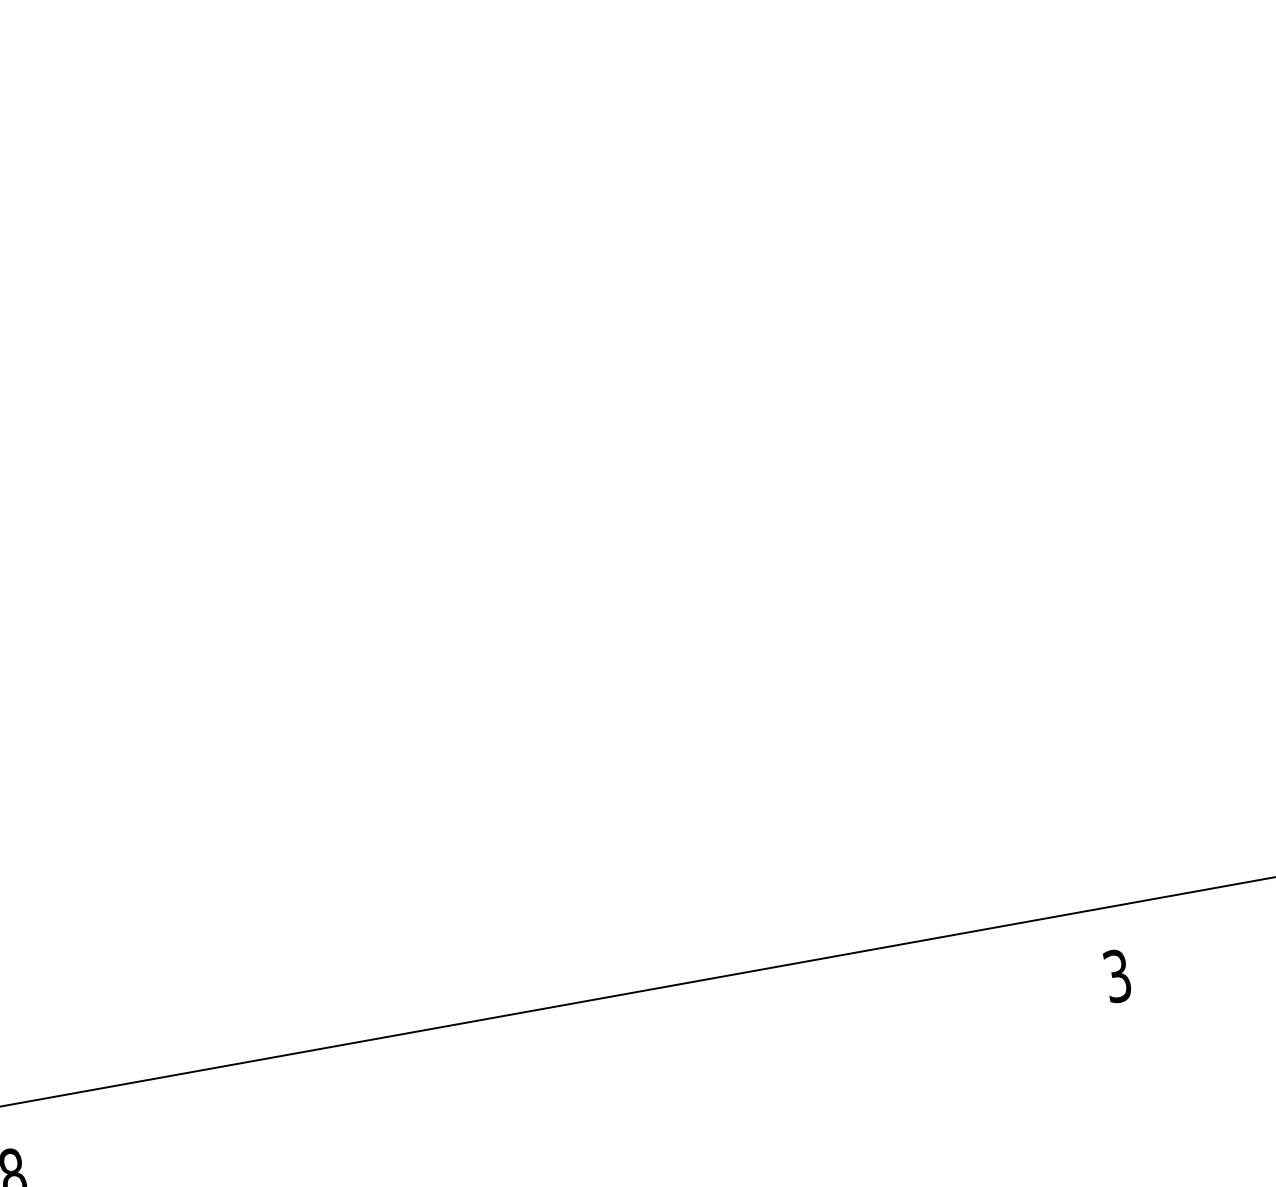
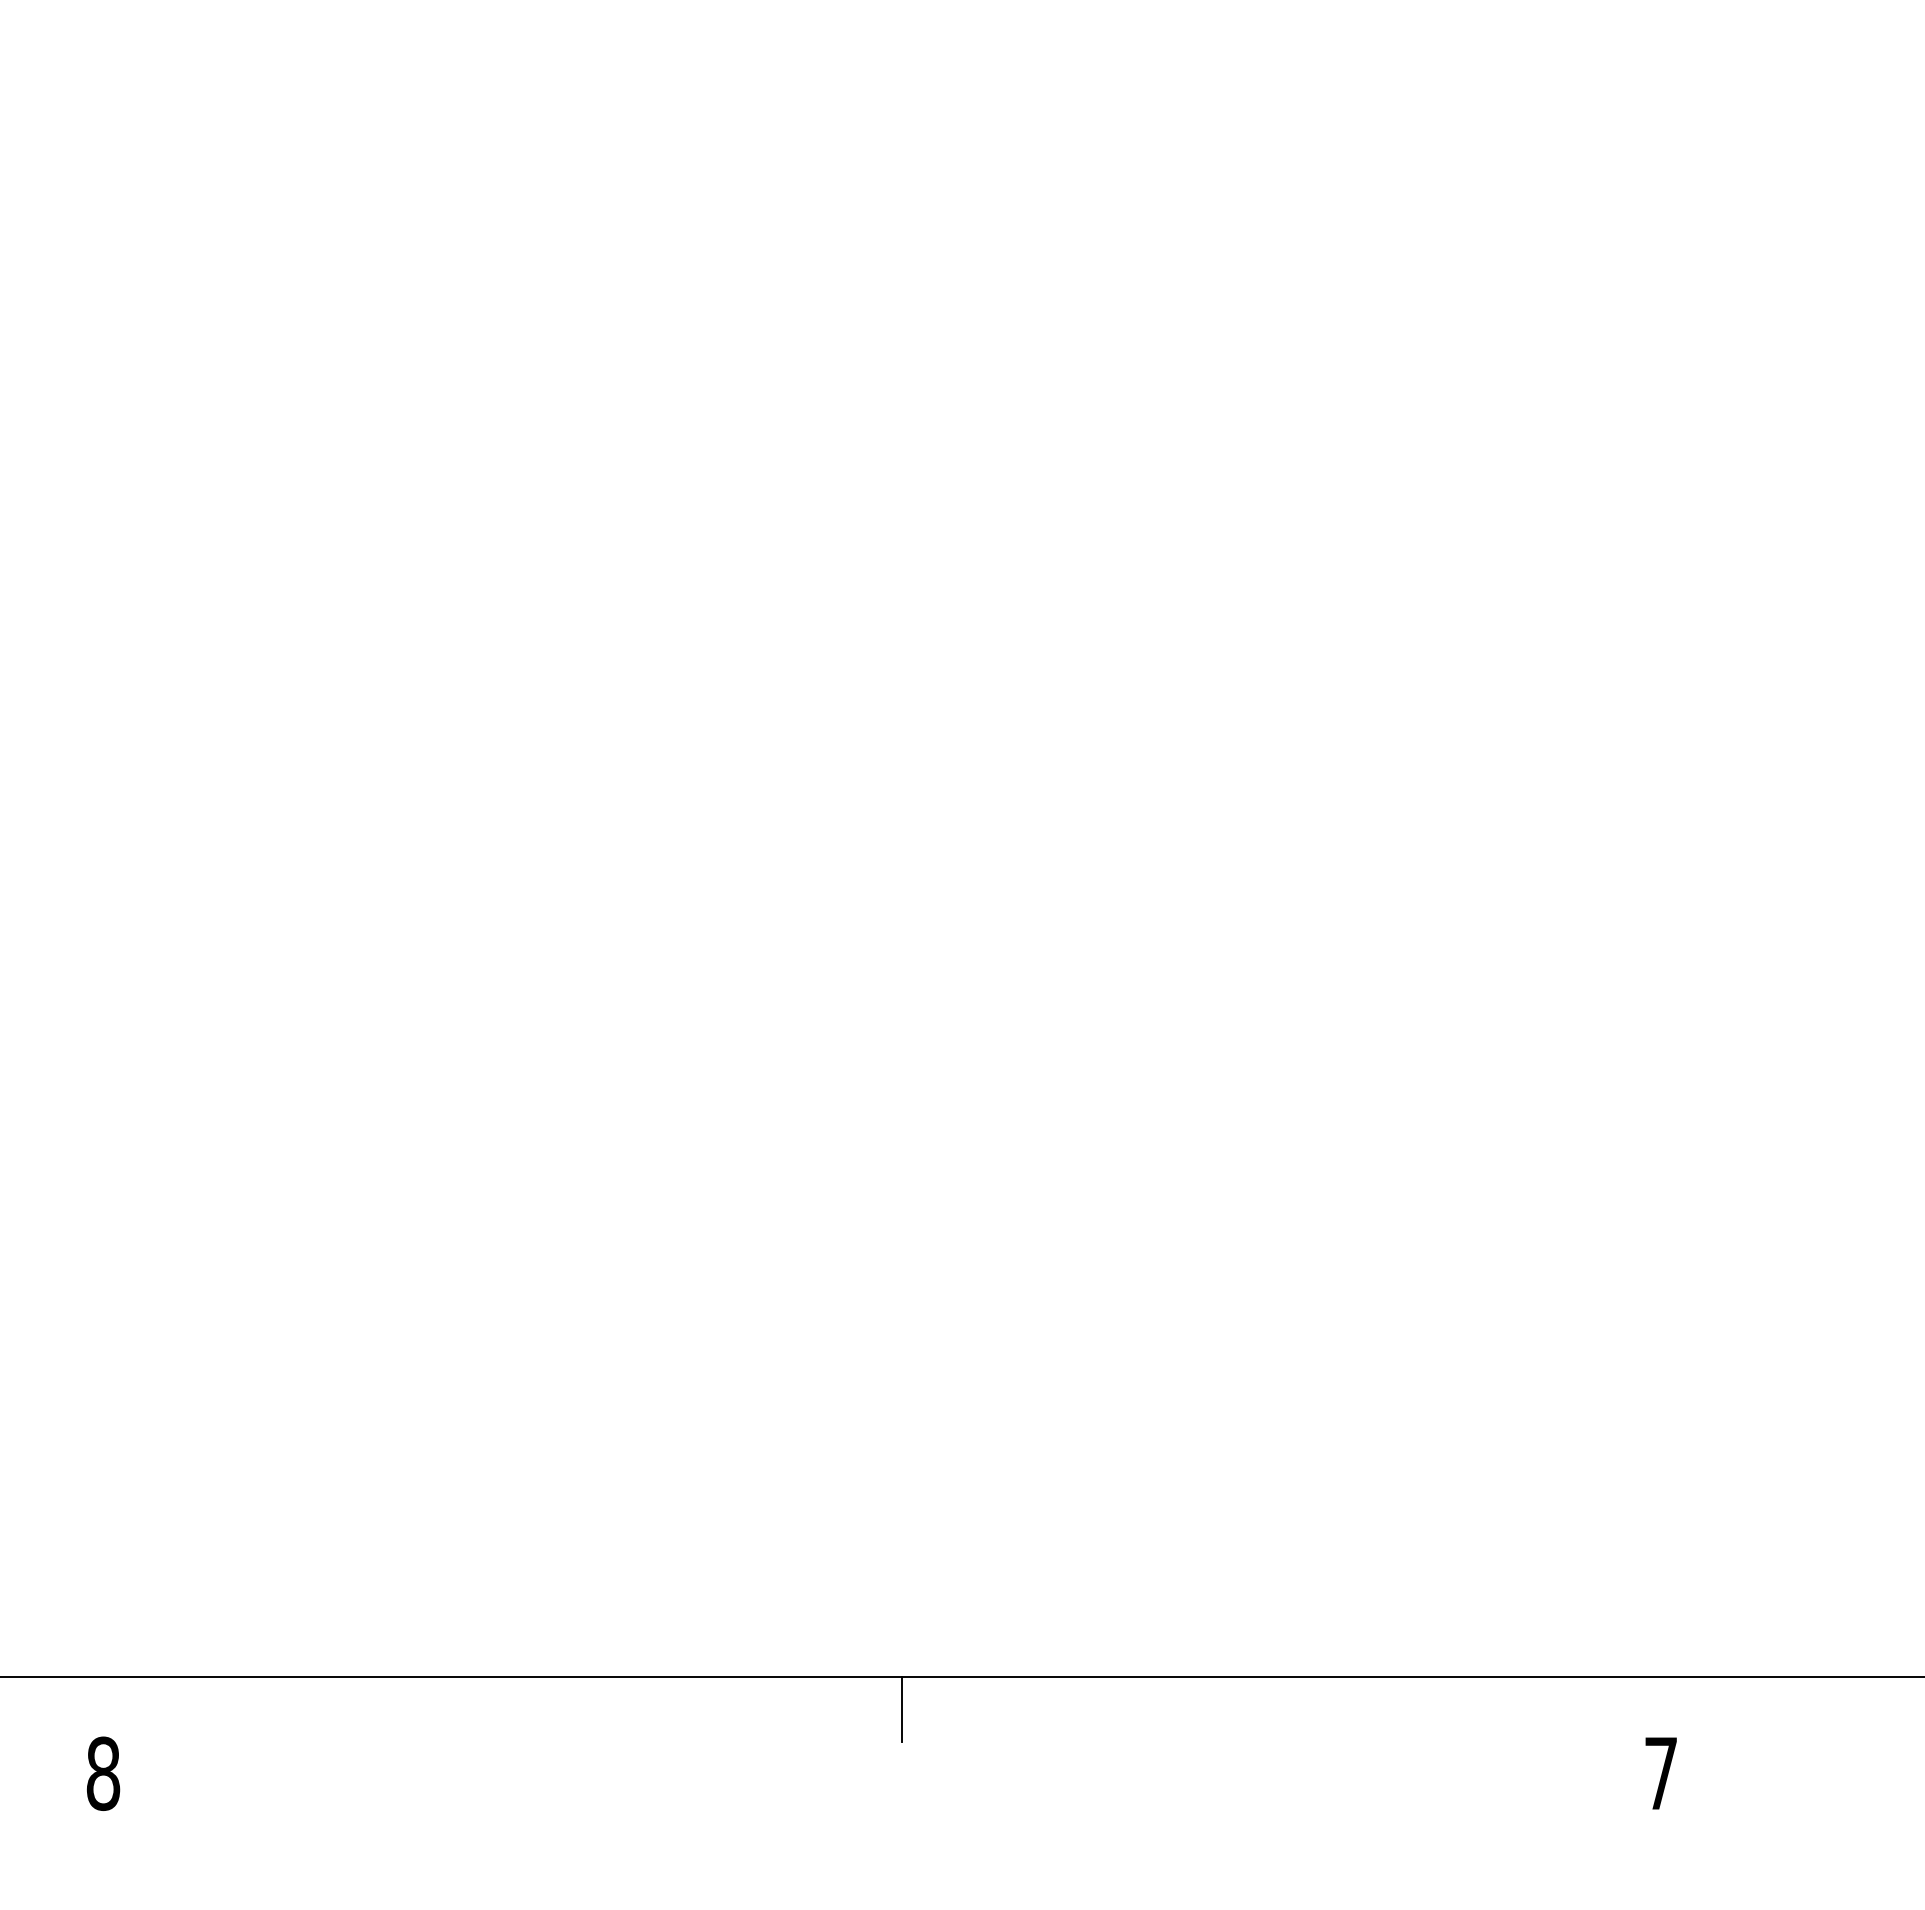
text: (1117, 976) -> (1661, 1773), 3 -> 7
line: (570, 1027) -> (901, 1709), added

